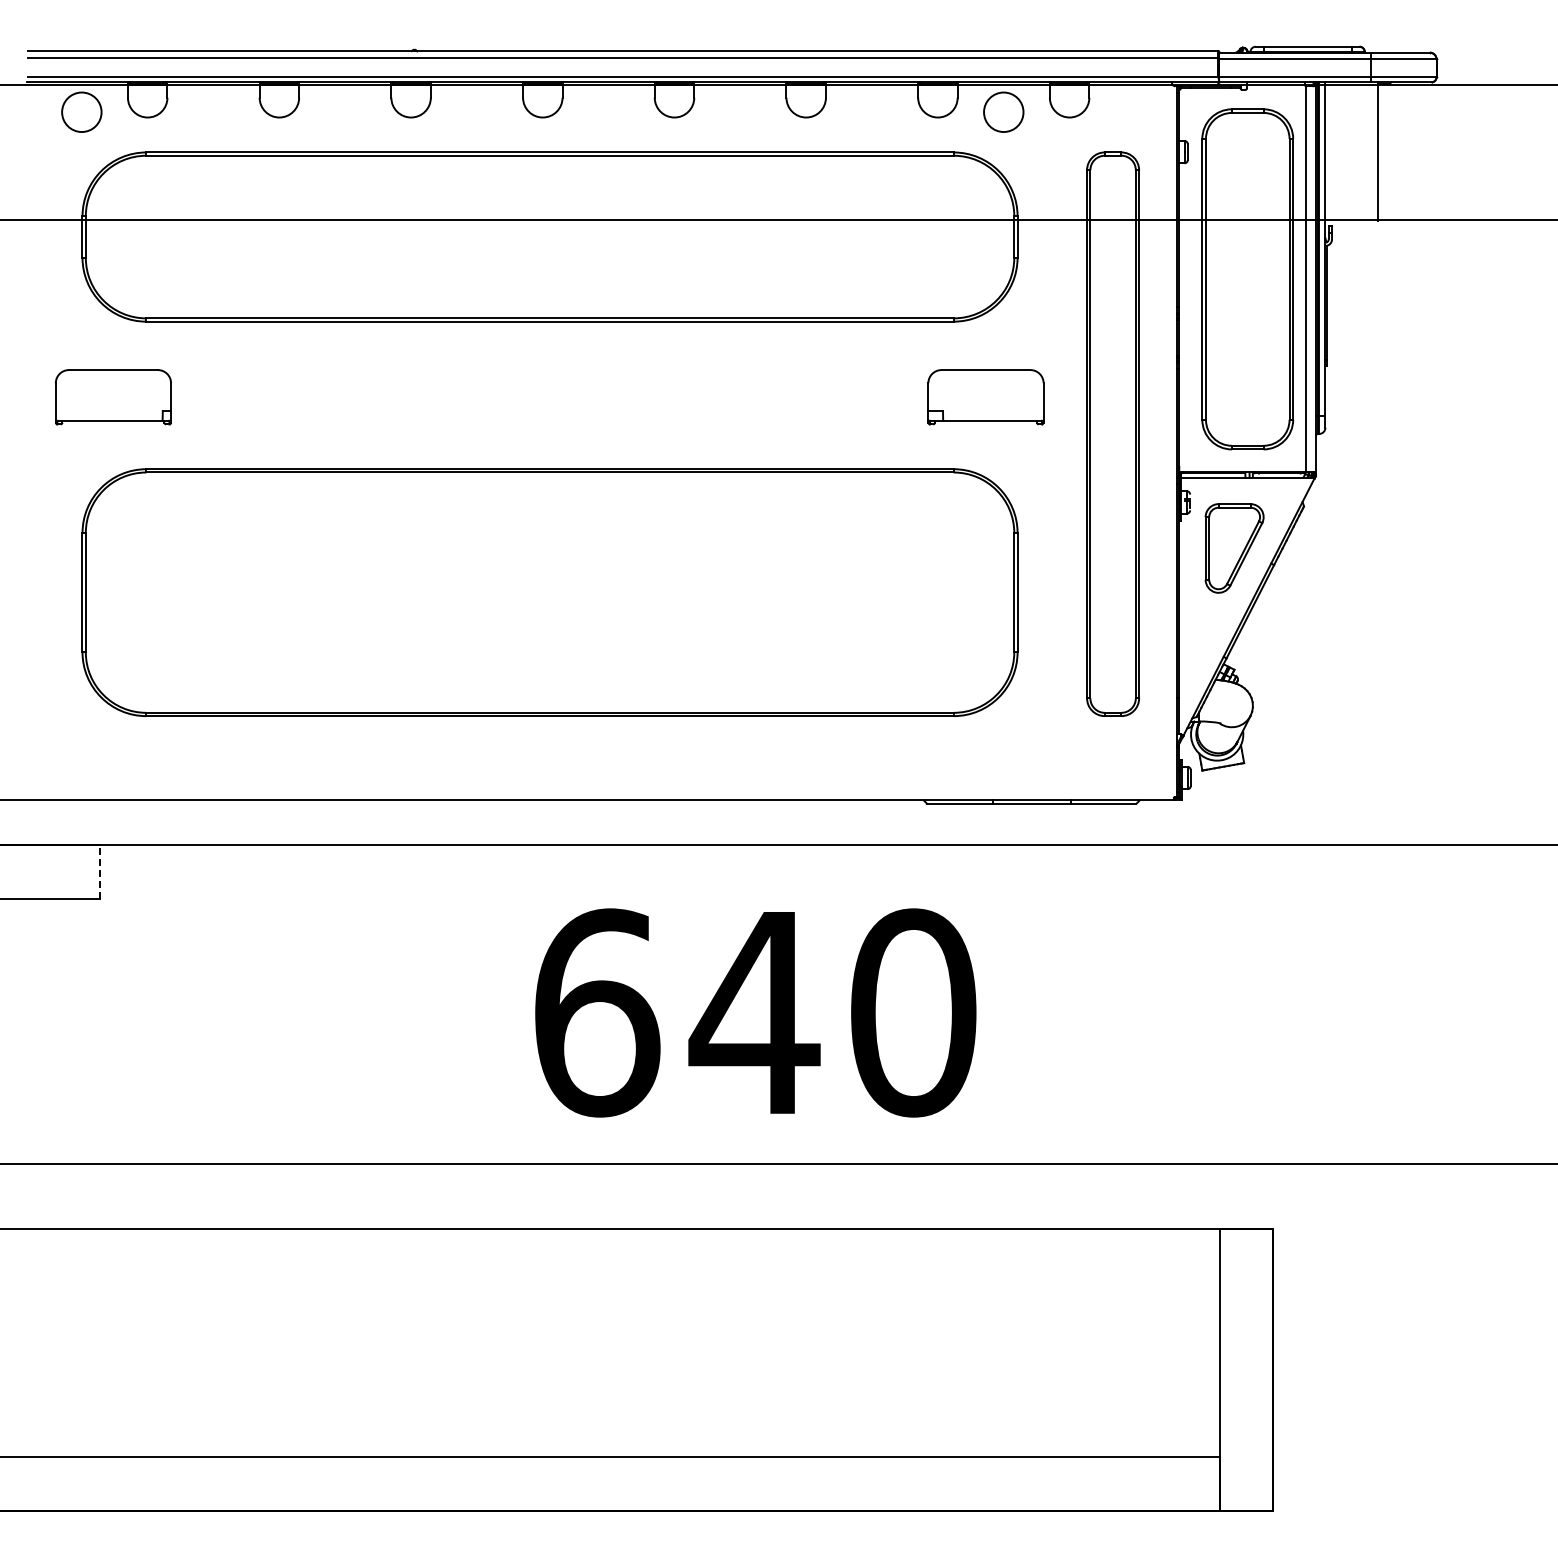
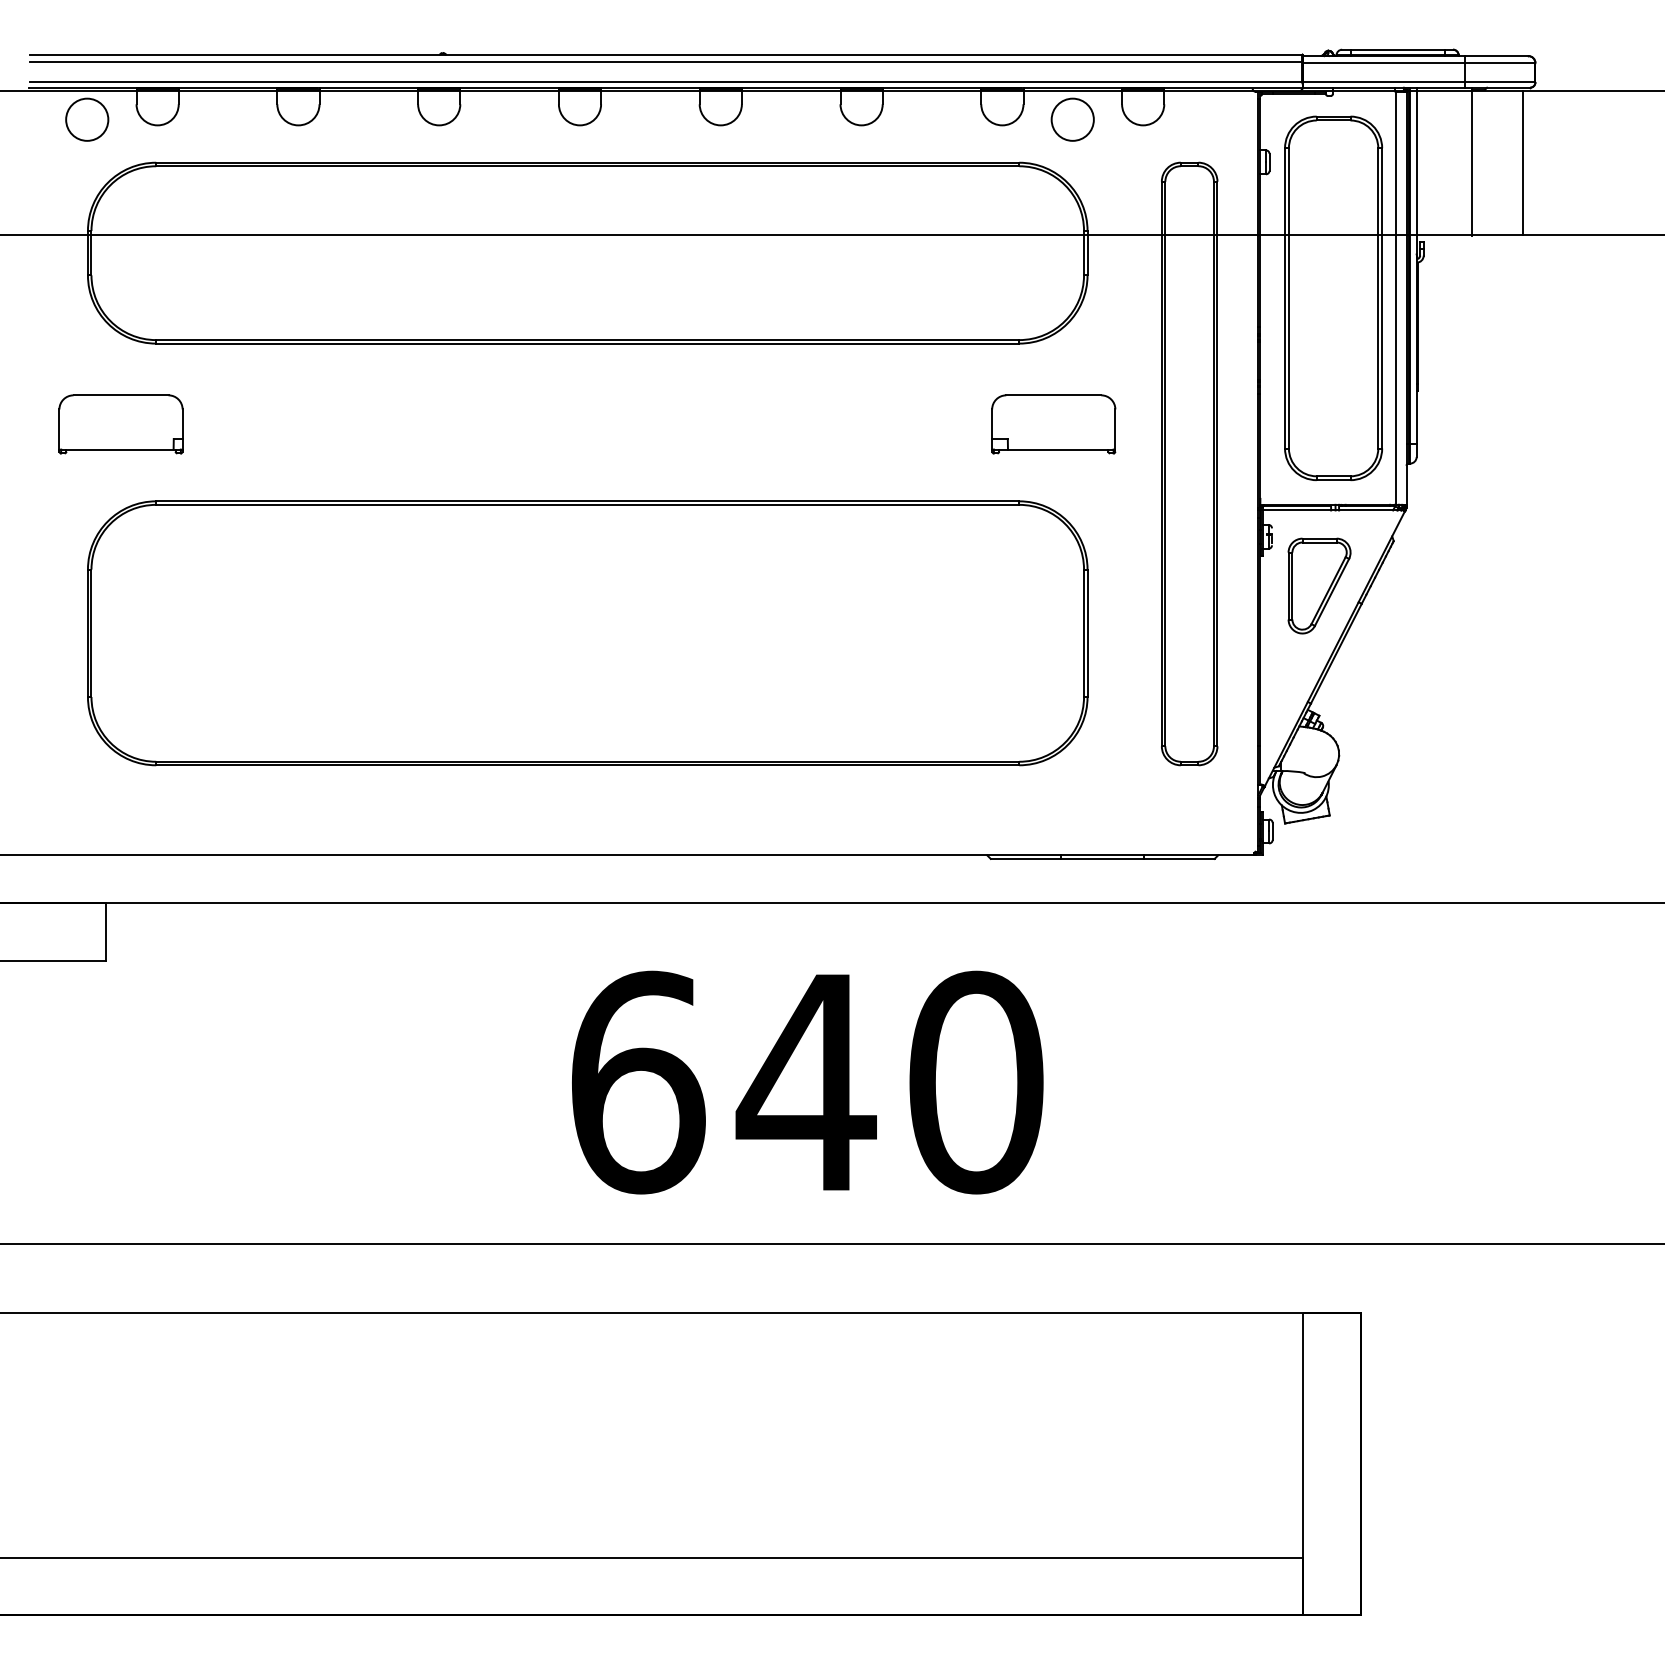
line: (1424, 152) -> (1522, 162), added
line: (99, 872) -> (106, 932), dashed -> solid

